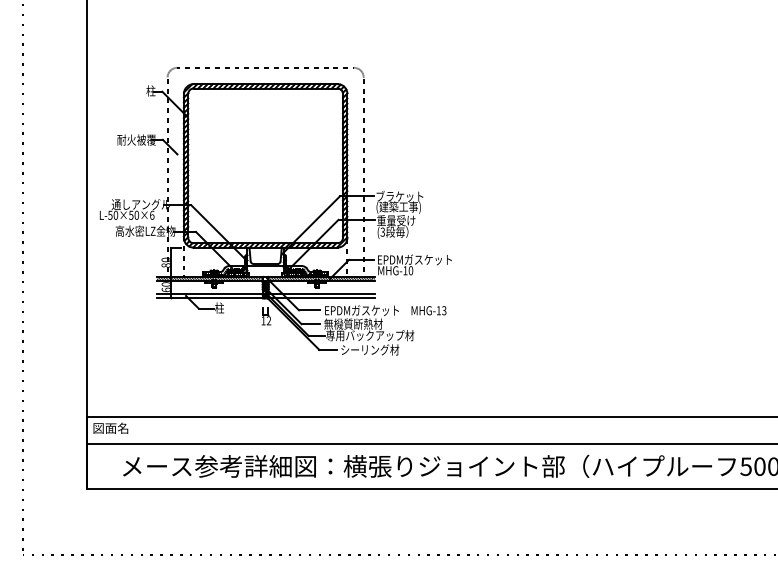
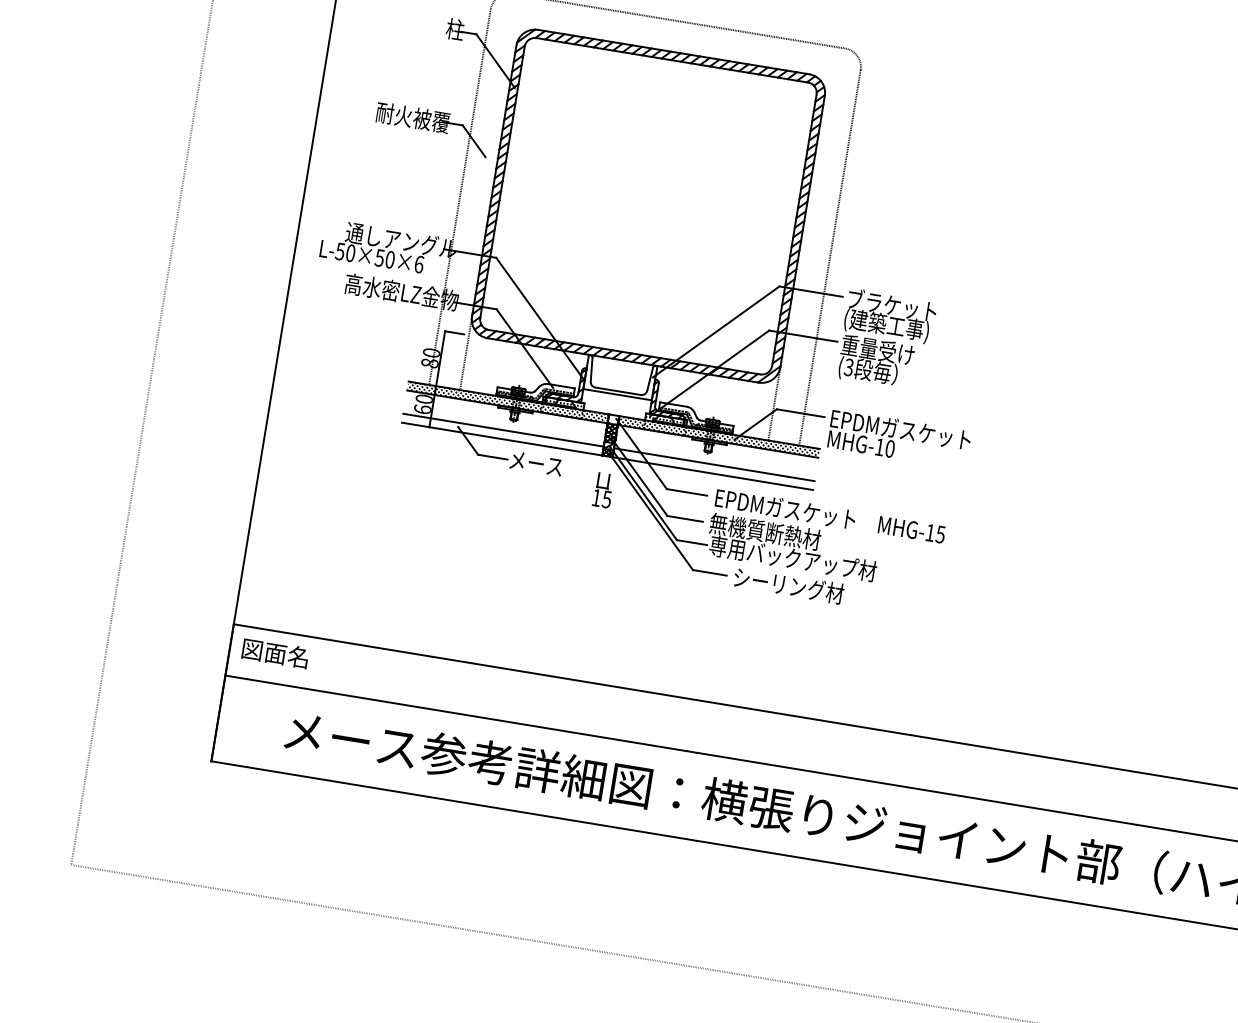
text: (229, 307) -> (536, 462), 柱 -> メース
text: (444, 308) -> (941, 530), MHG-13 -> MHG-15
text: (268, 320) -> (606, 498), 12 -> 15

